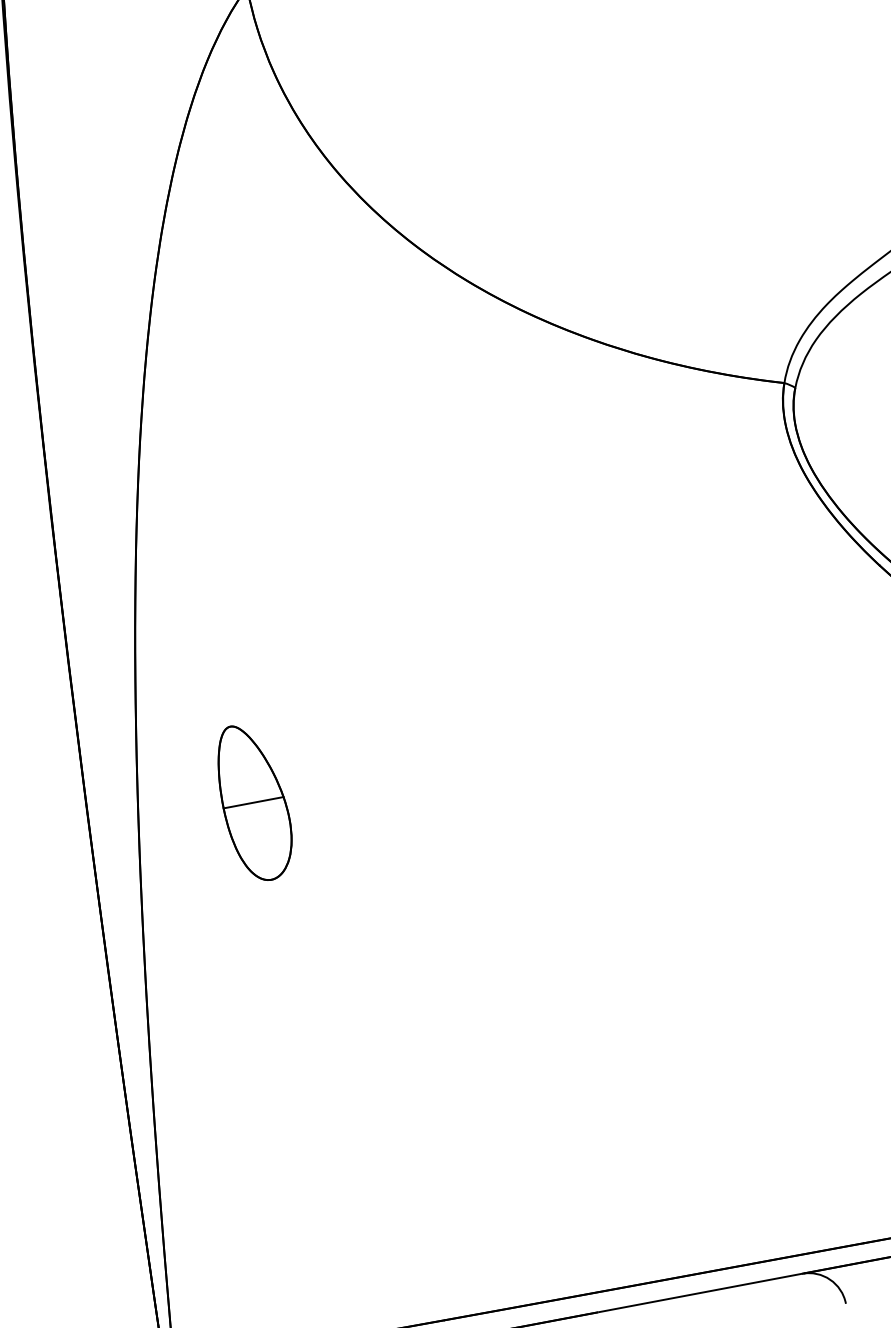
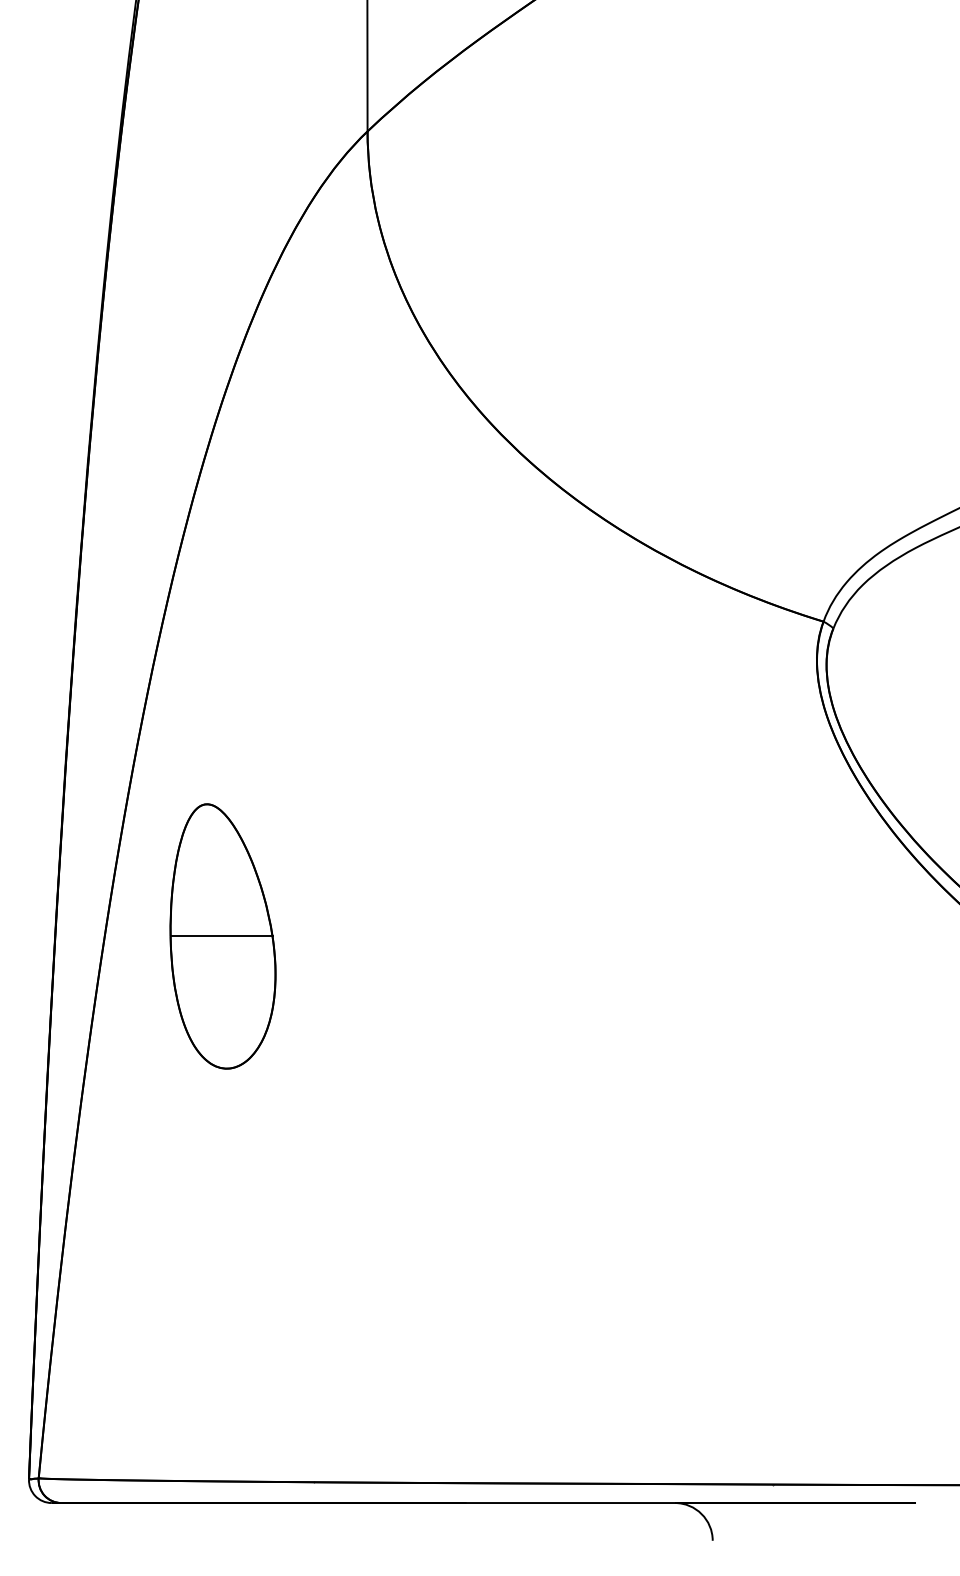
part: (253, 802) -> (222, 936), size x1.67

